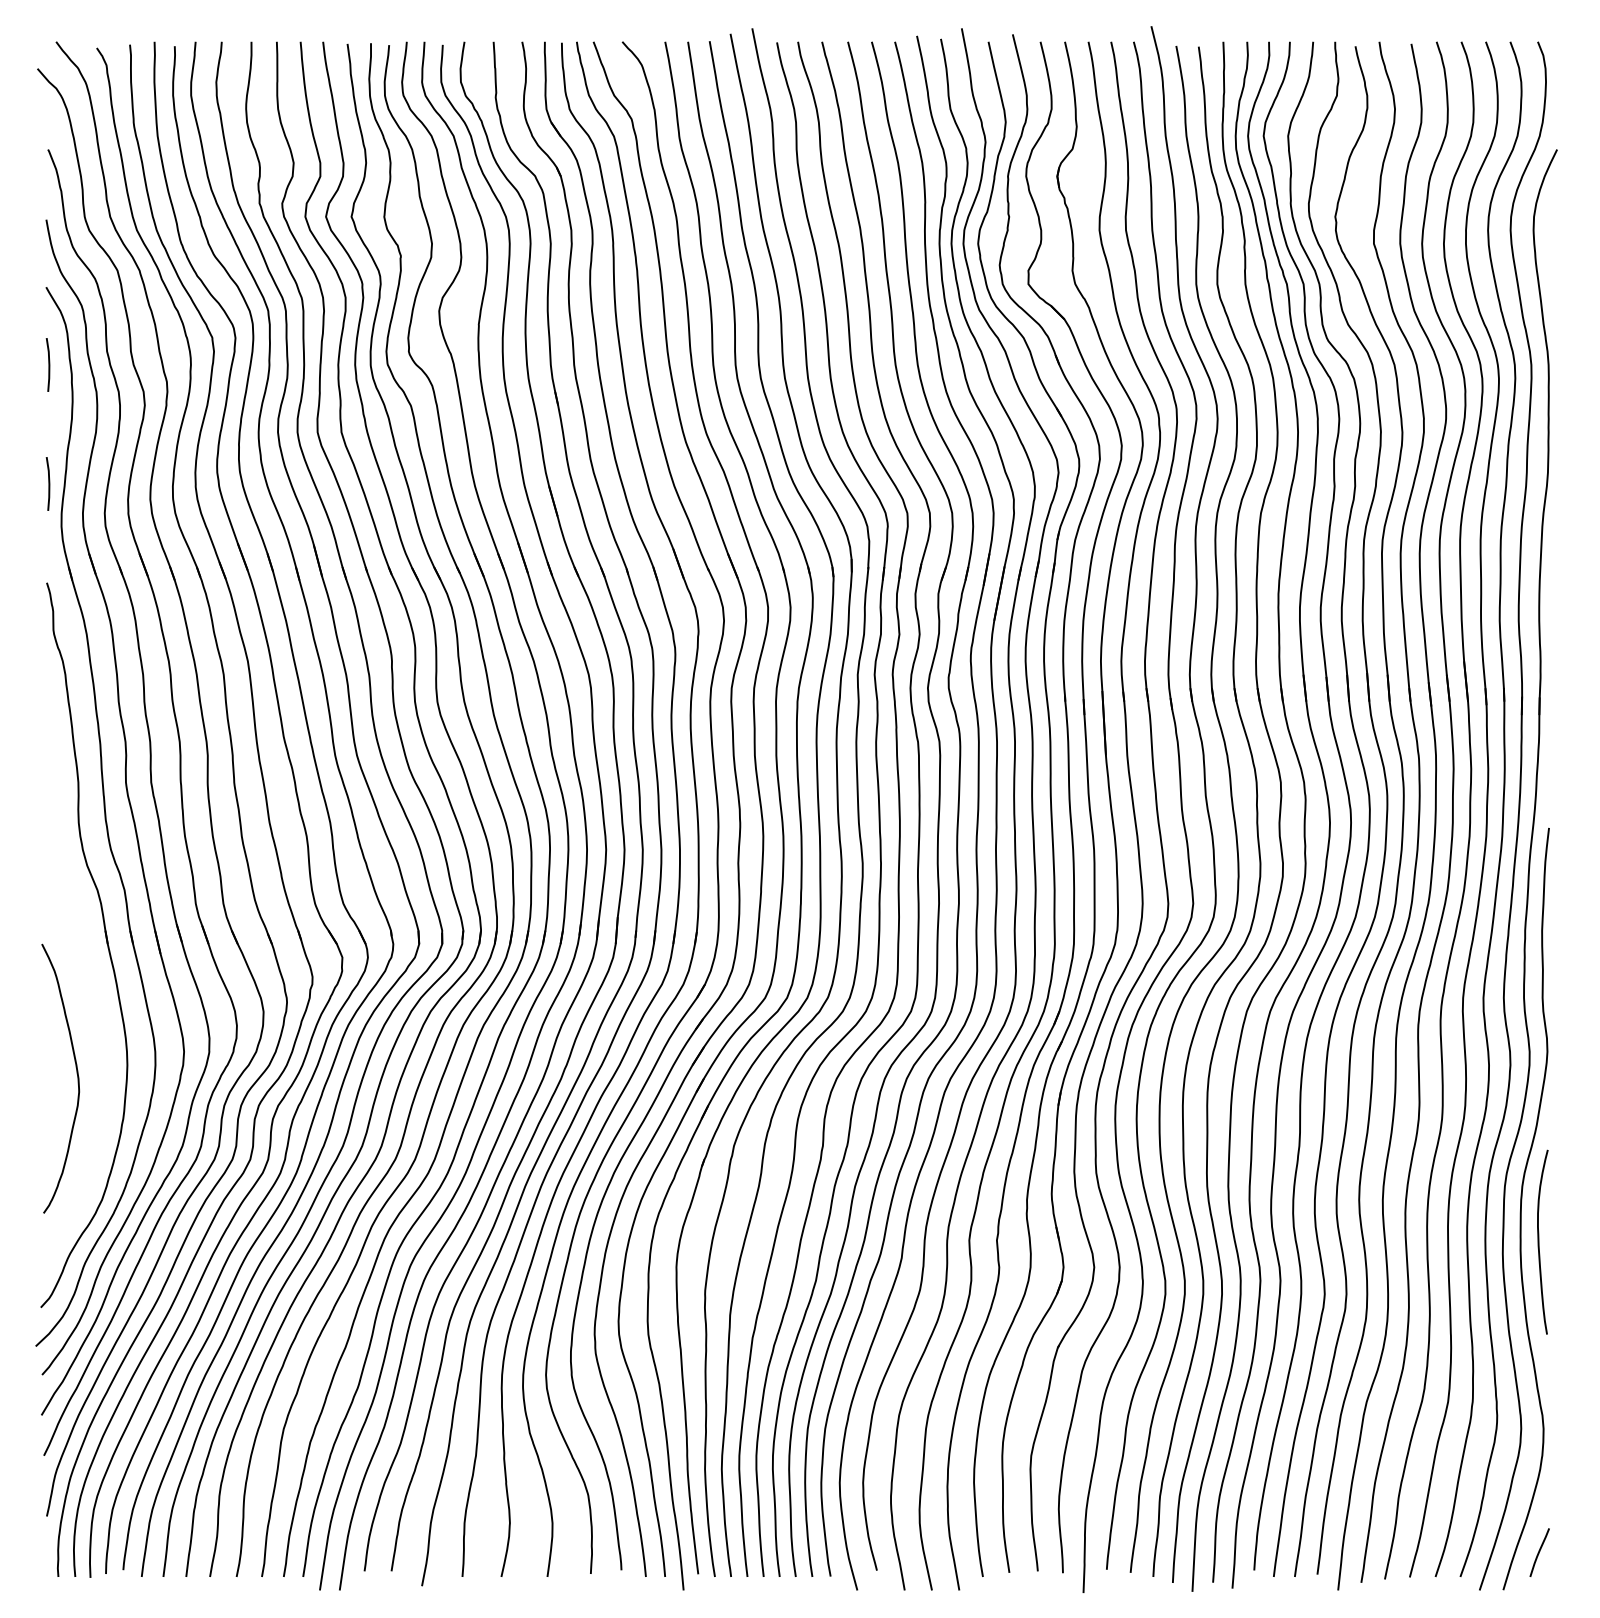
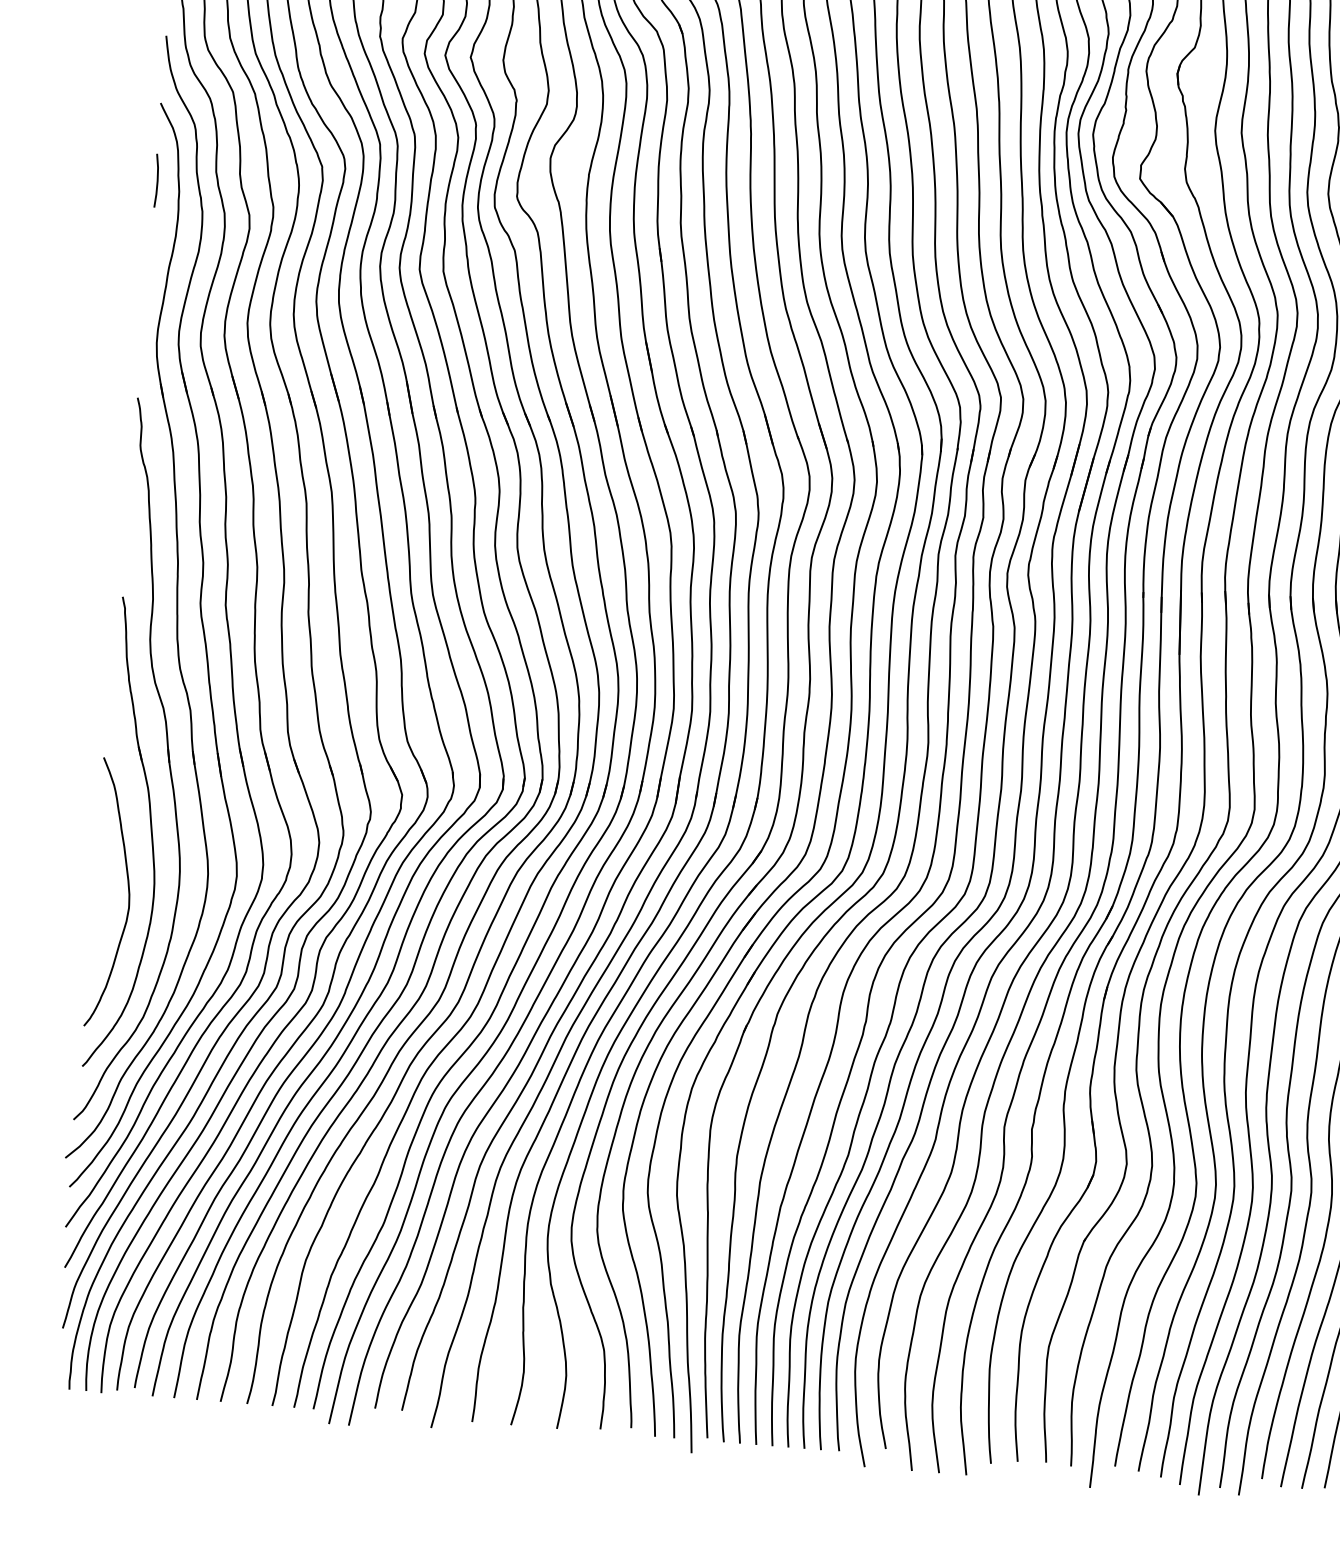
line: (48, 483) -> (147, 298), removed
part: (94, 1014) -> (150, 831), added

